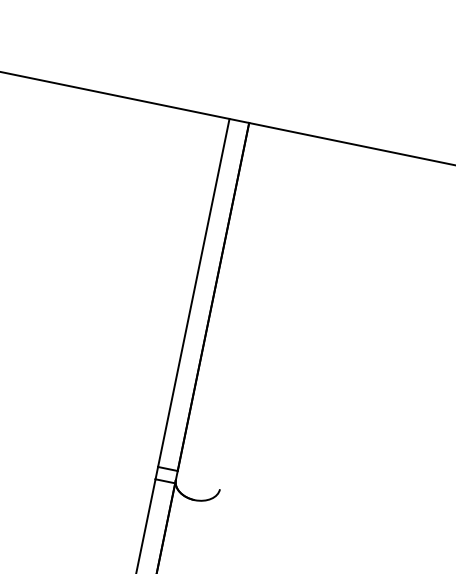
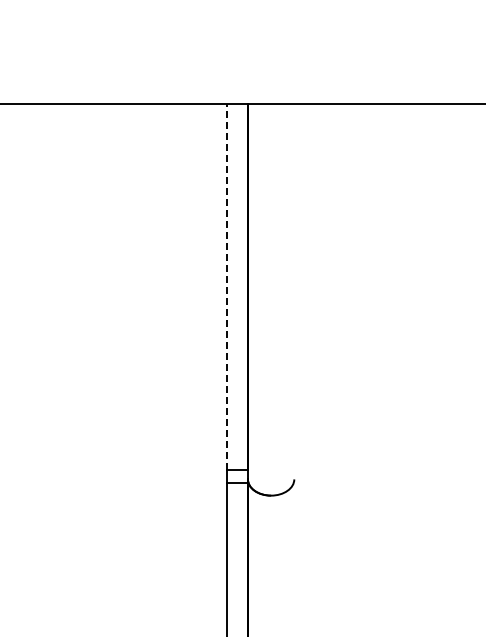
line: (193, 293) -> (227, 287), solid -> dashed

